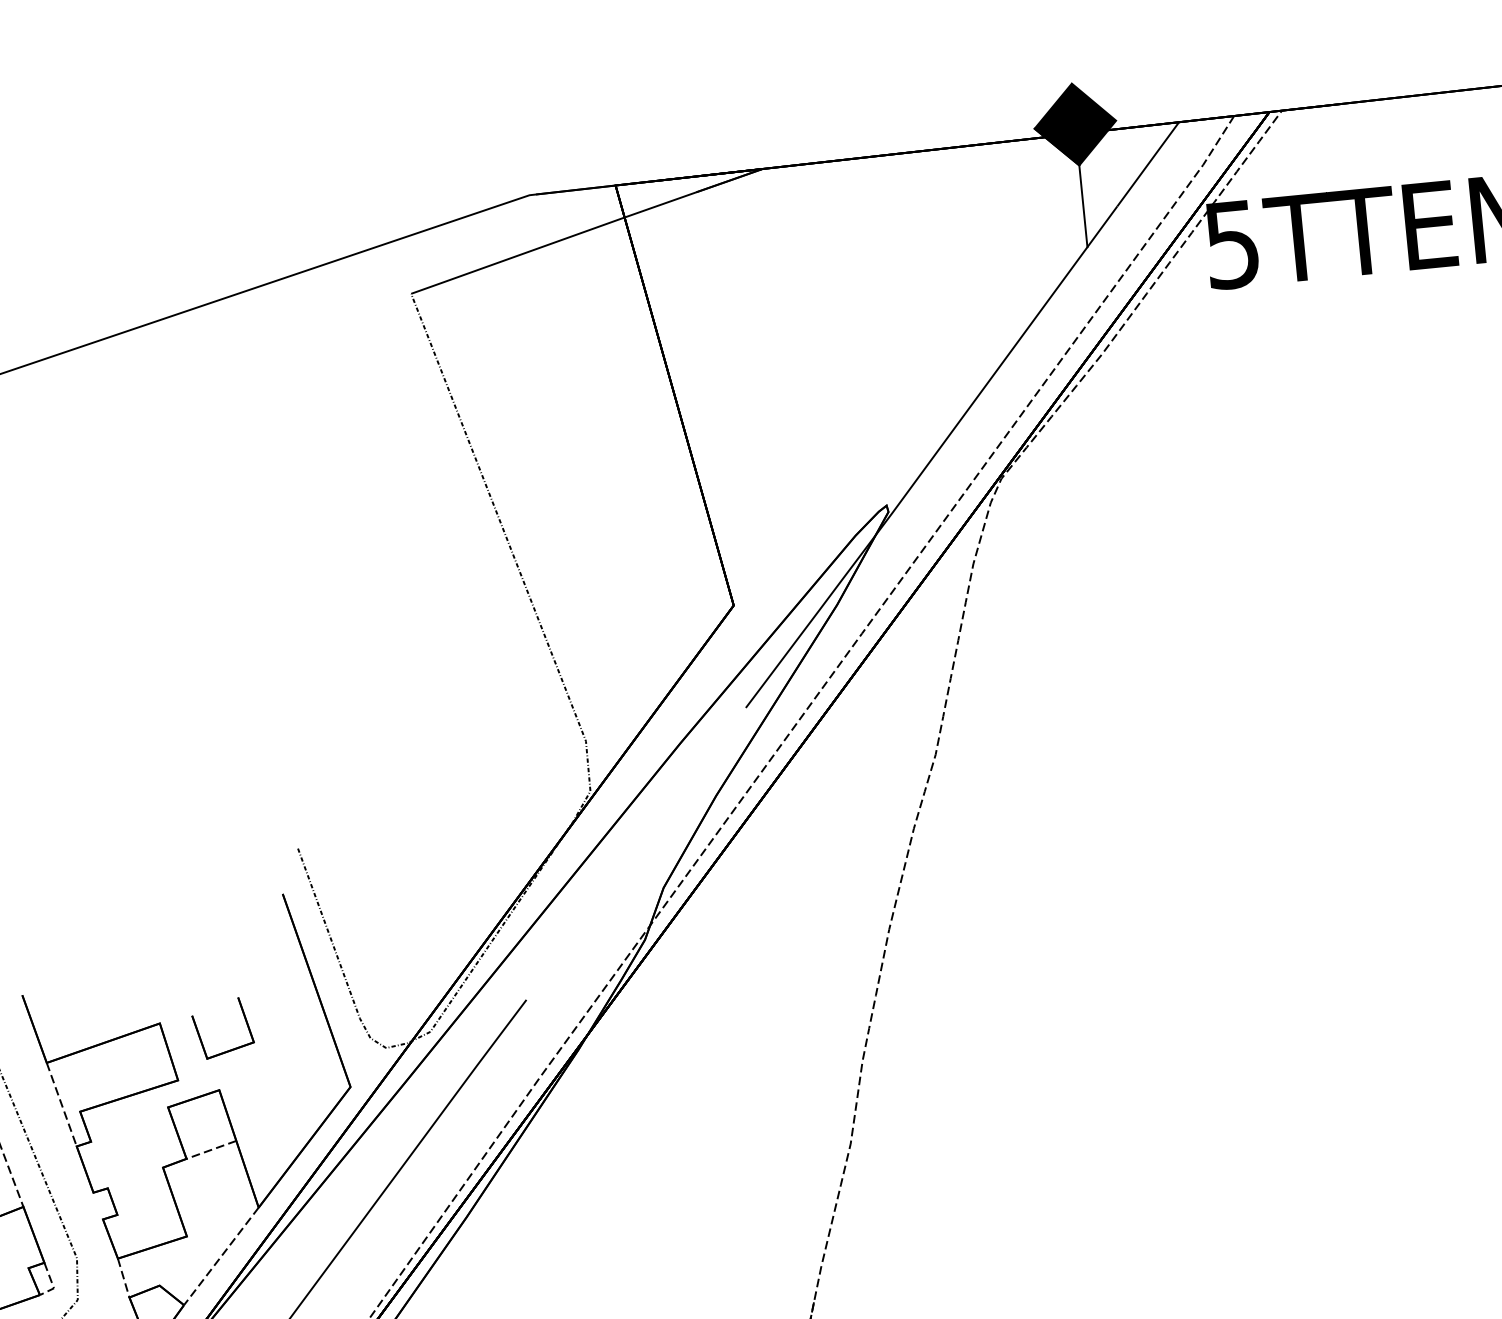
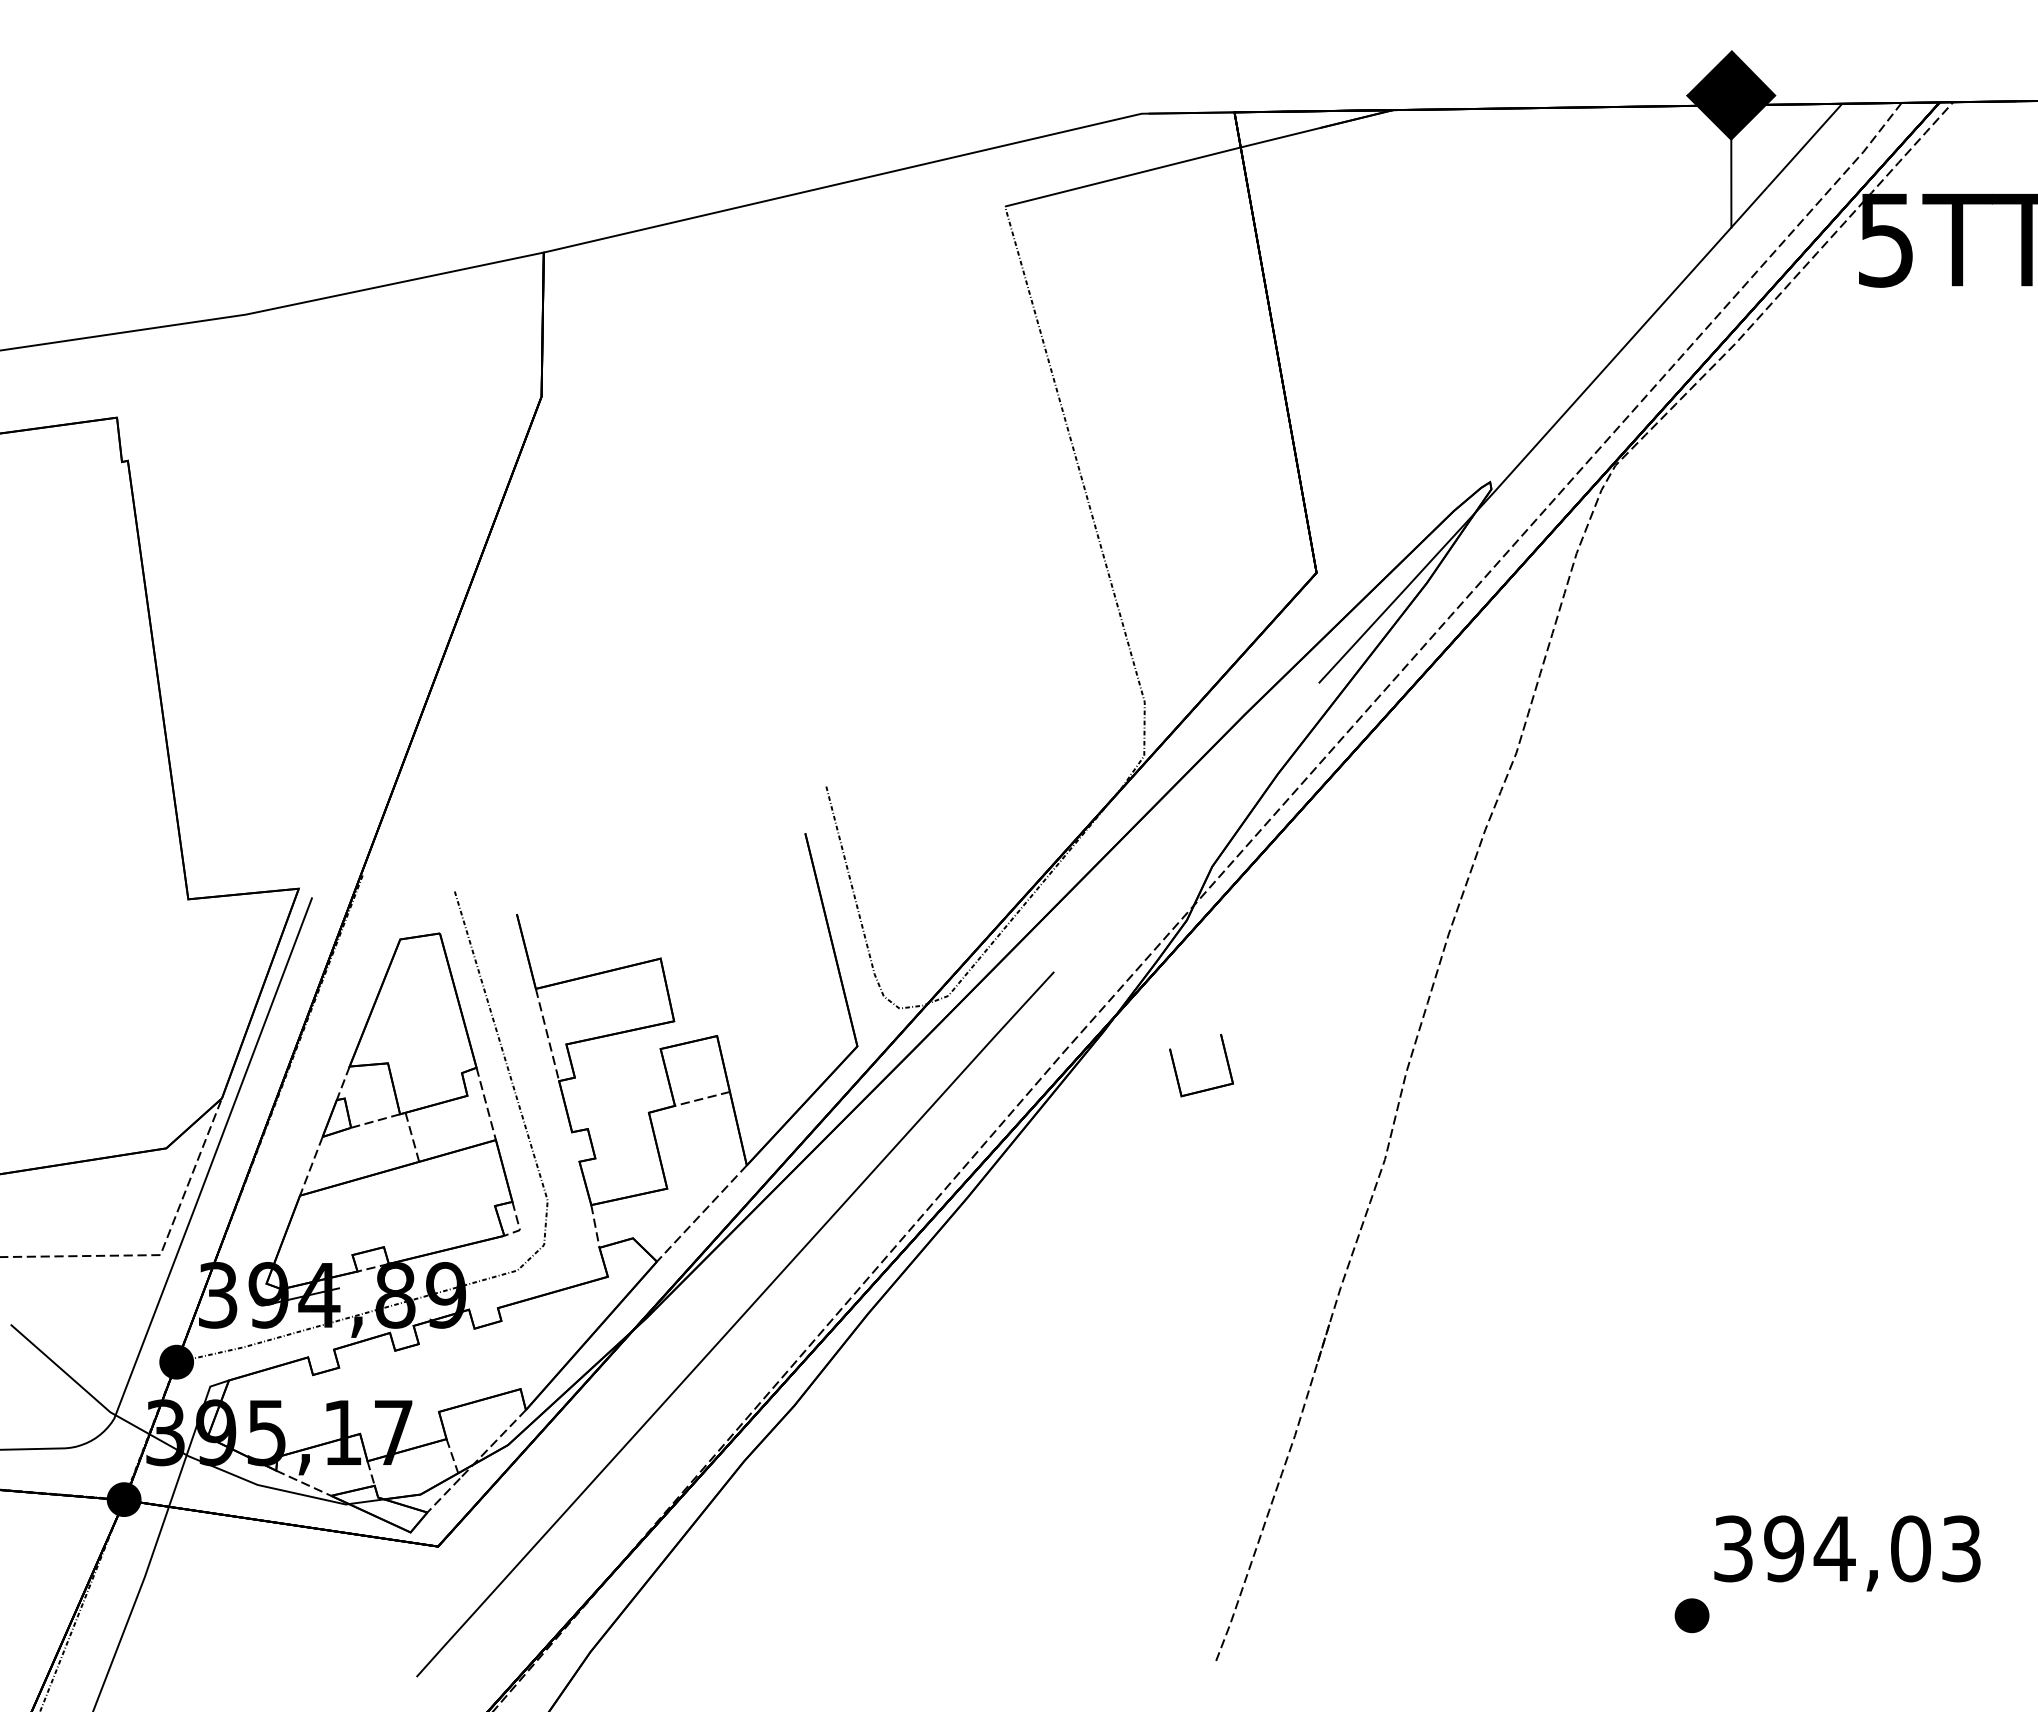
part: (230, 1049) -> (1207, 1088), moved

